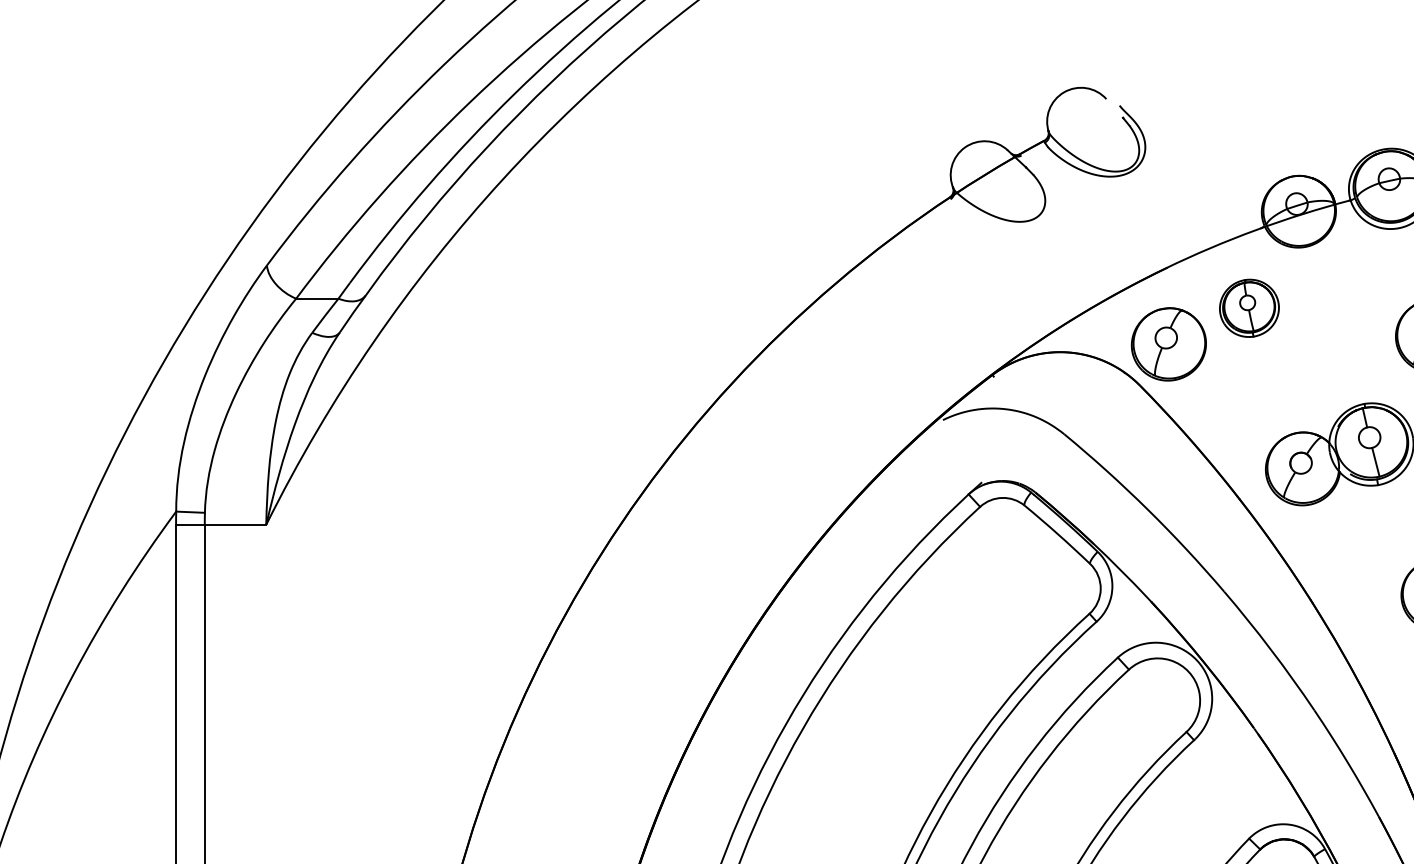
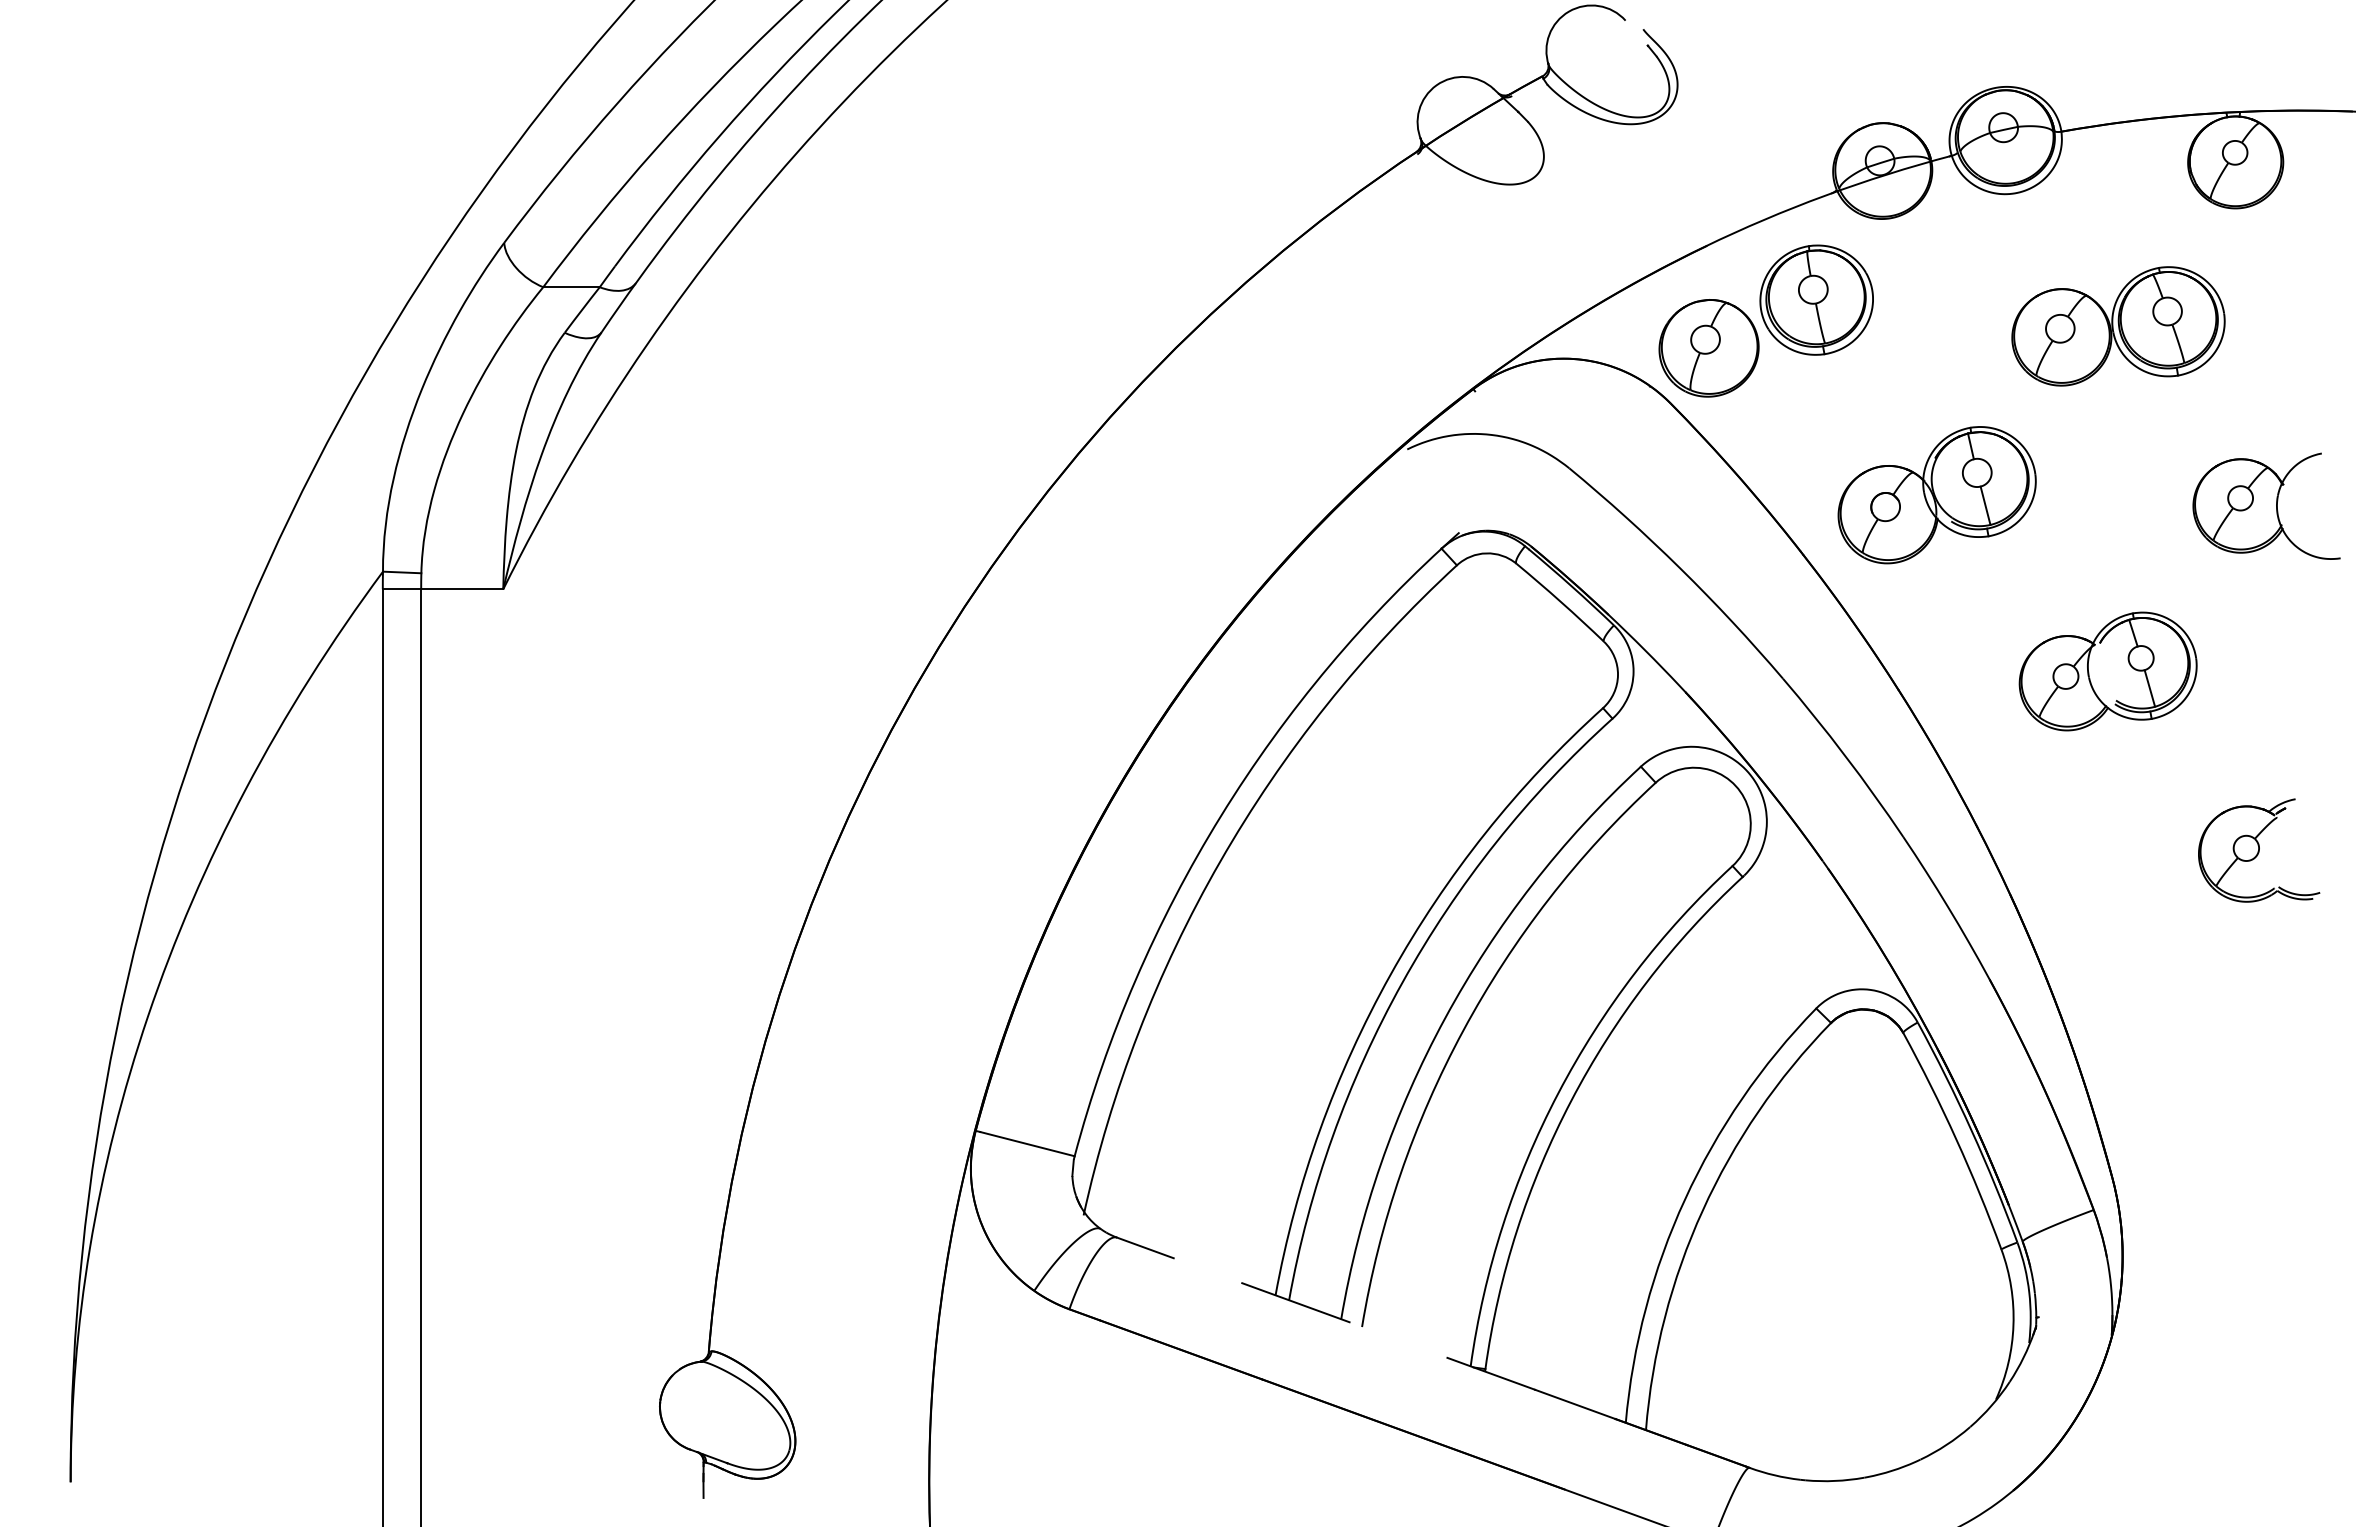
part: (1249, 307) -> (1816, 299), size x1.43

